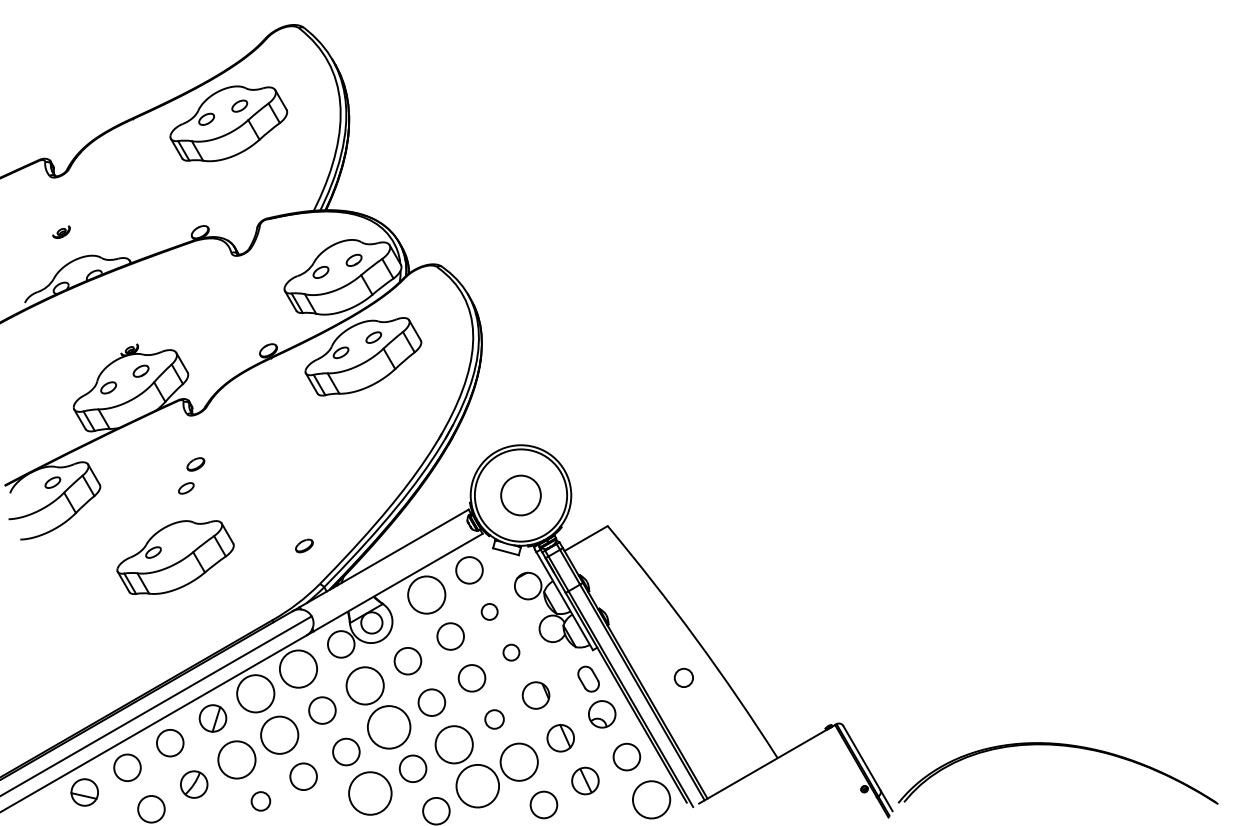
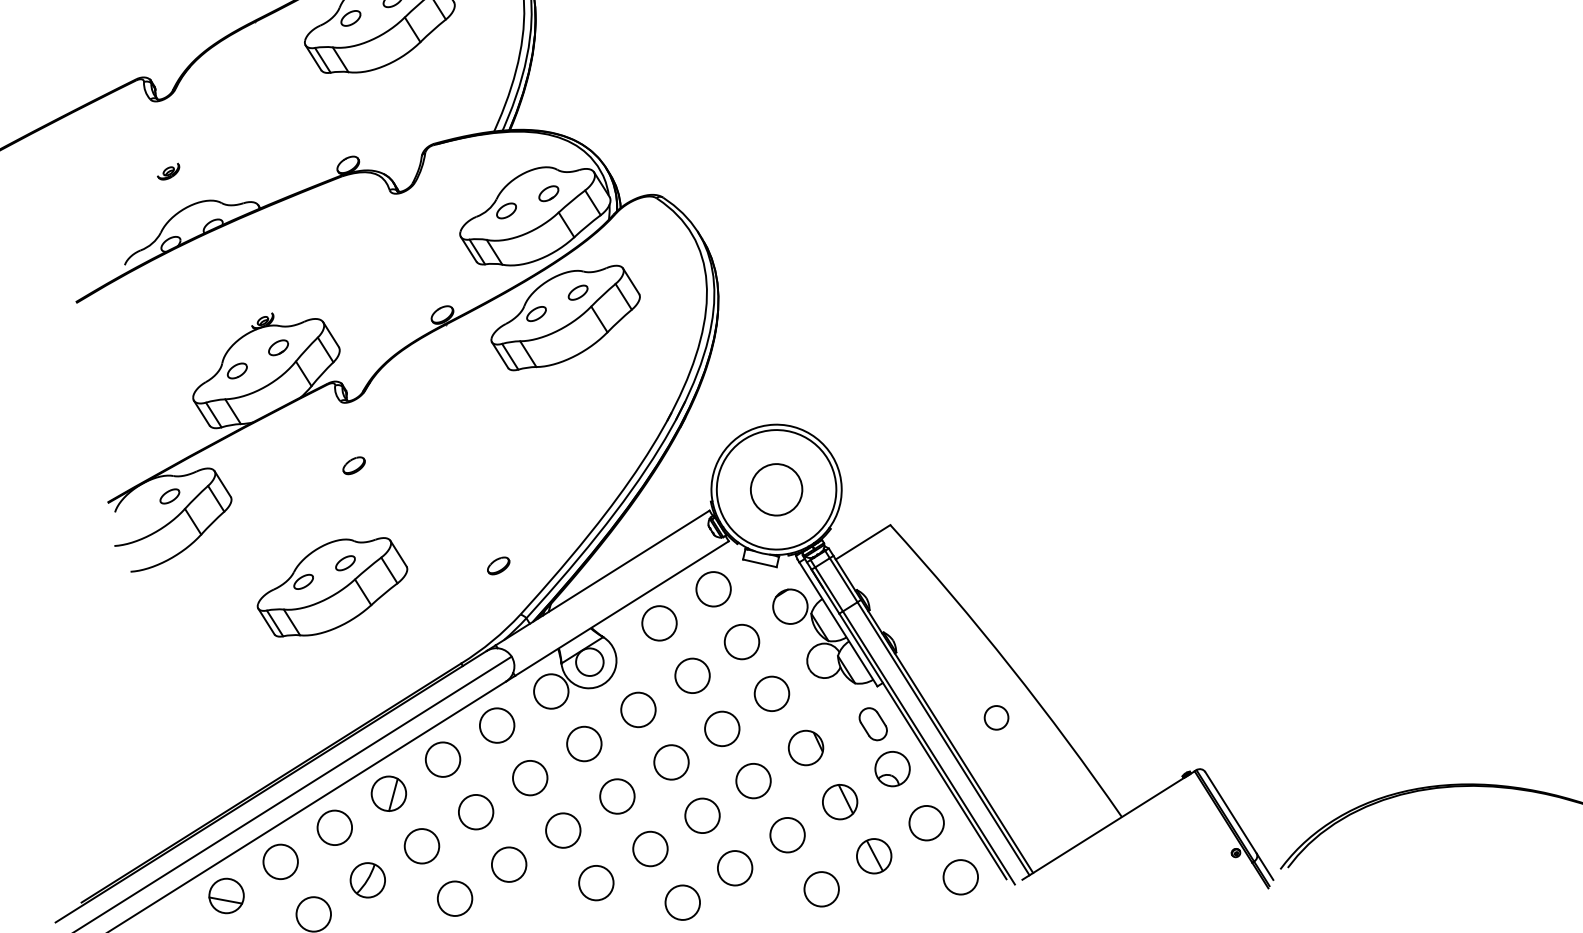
part: (186, 488) -> (345, 563), moved
circle: (426, 594) -> (659, 622), size x0.71
circle: (489, 611) -> (741, 641), size x1.67
circle: (511, 652) -> (772, 693), size x1.67
circle: (298, 668) -> (497, 724), size x0.71
circle: (364, 685) -> (583, 743), size x0.71
circle: (255, 693) -> (442, 759), size x0.71
circle: (494, 719) -> (753, 781), size x1.43
circle: (388, 727) -> (616, 796), size x0.62
circle: (279, 734) -> (475, 811), size x0.71
circle: (453, 744) -> (701, 815), size x0.71
circle: (236, 759) -> (421, 845), size x0.71
circle: (518, 761) -> (786, 834), size x0.71
circle: (477, 785) -> (734, 867), size x0.62
circle: (370, 793) -> (596, 883), size x0.62
circle: (651, 799) -> (960, 876), size x0.71
circle: (260, 801) -> (454, 898), size x1.43

